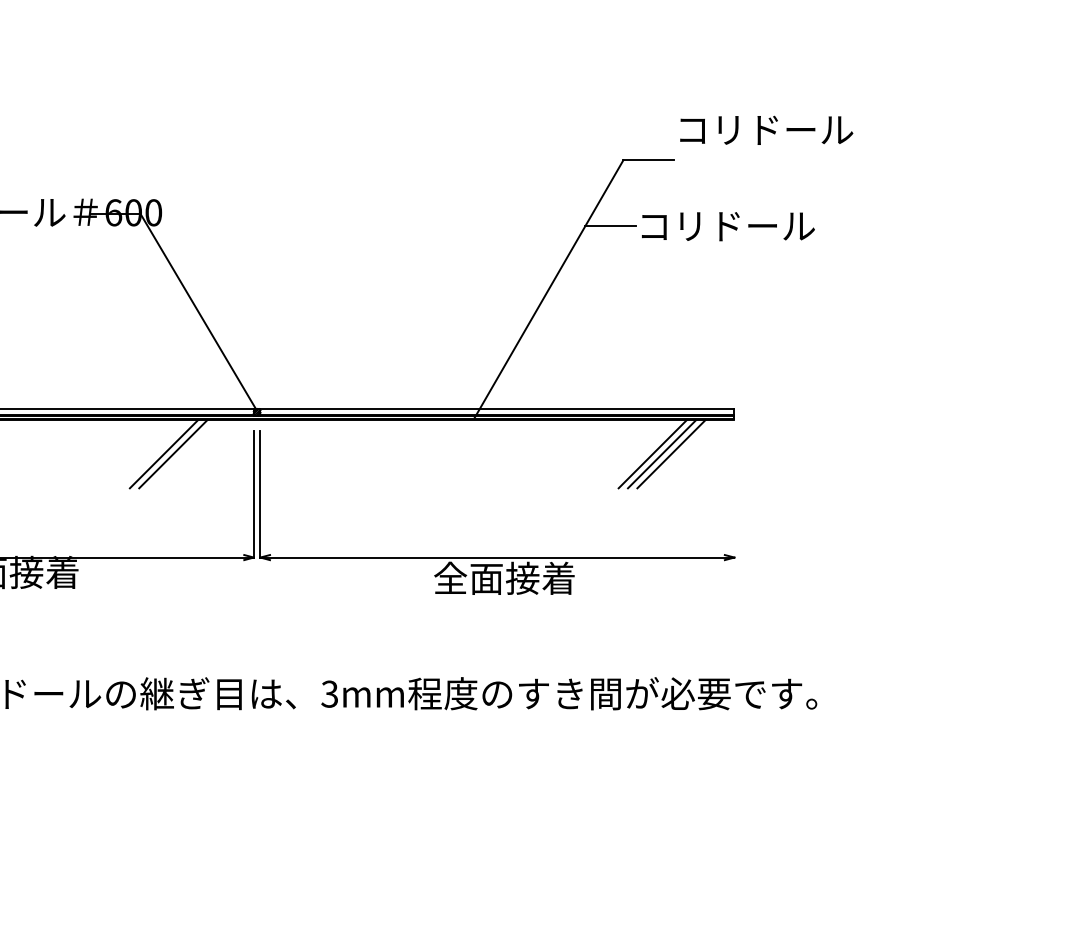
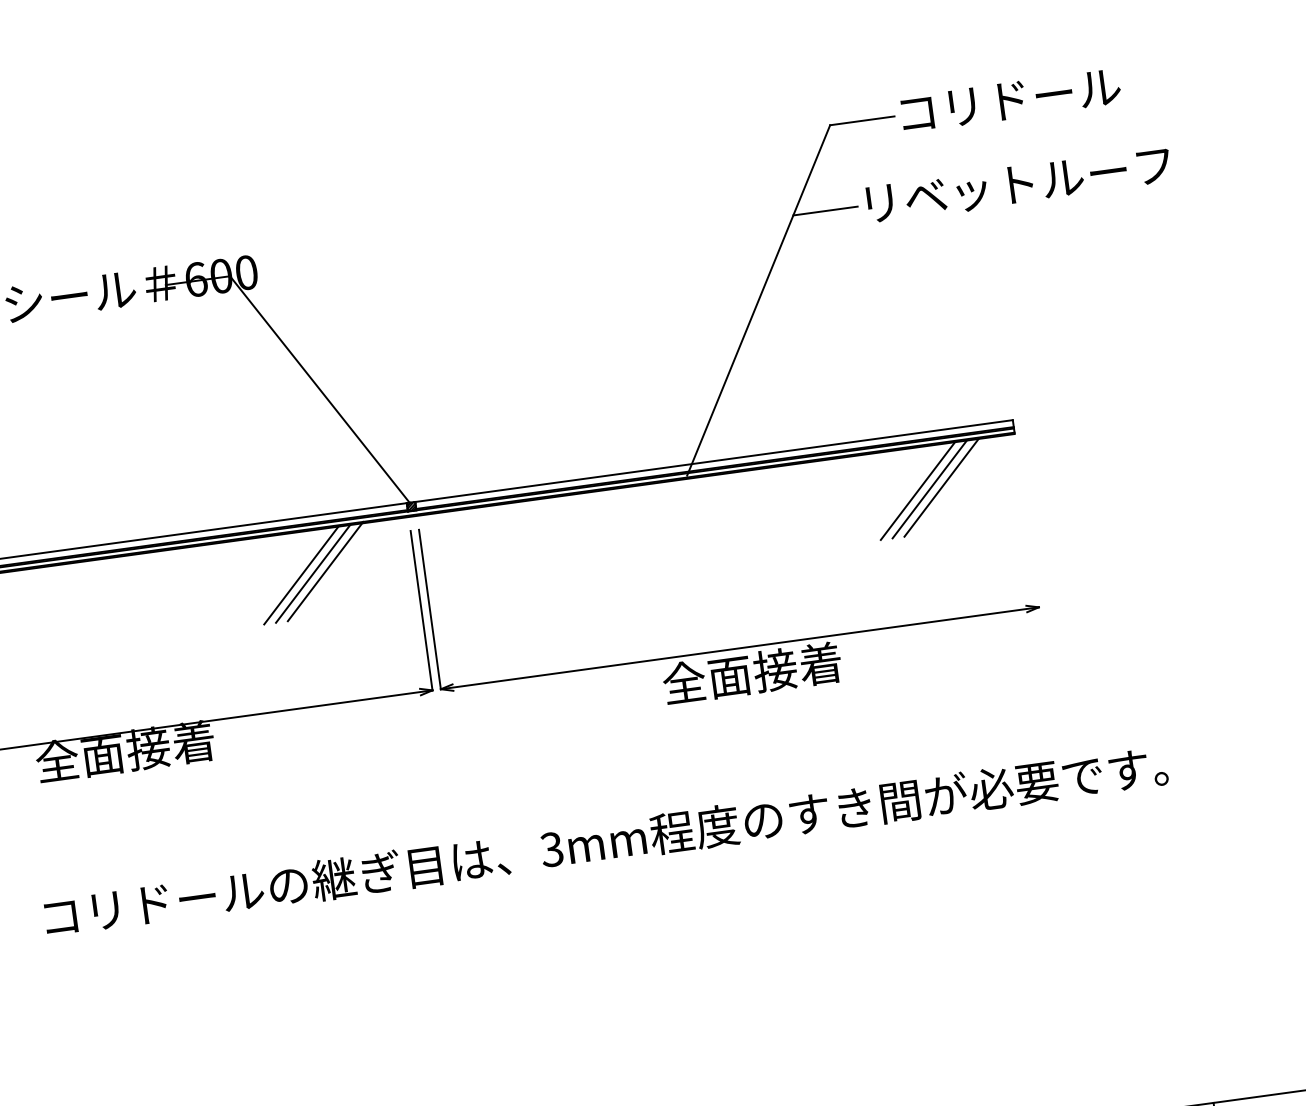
text: (766, 129) -> (1010, 99), moved
text: (762, 226) -> (1017, 184), コリドール -> リベットルーフ
line: (182, 453) -> (324, 571), added

